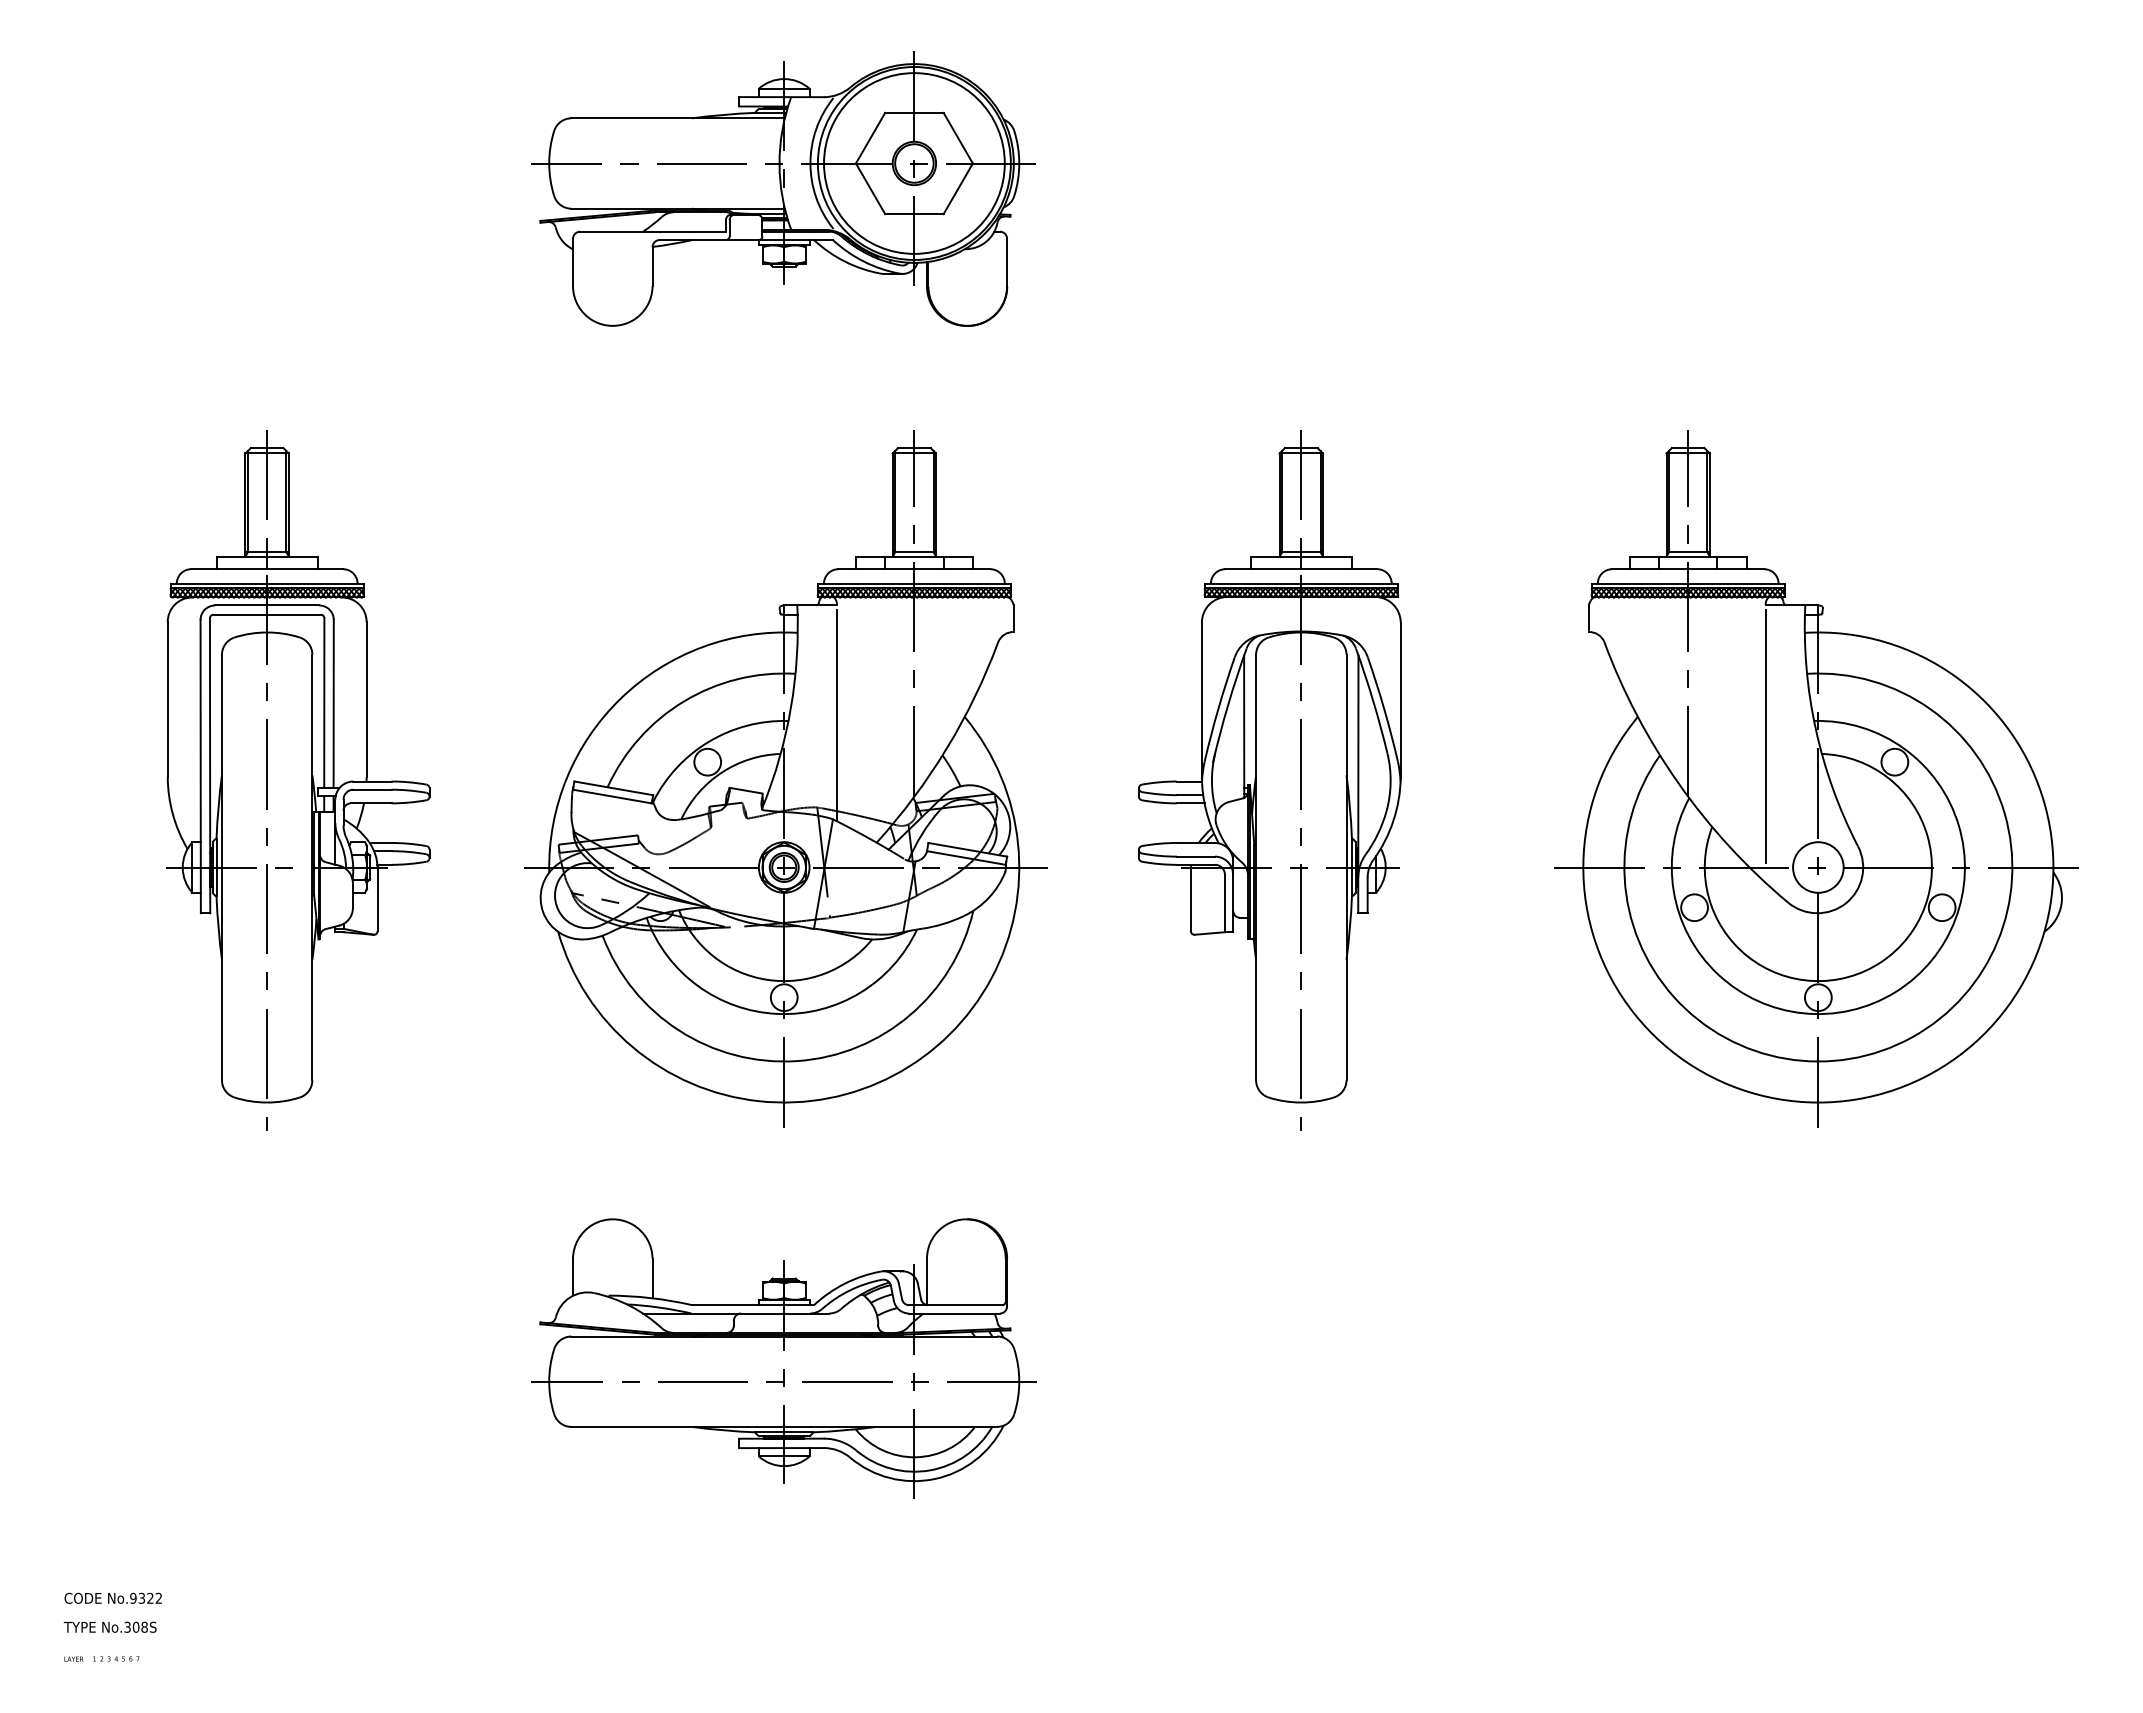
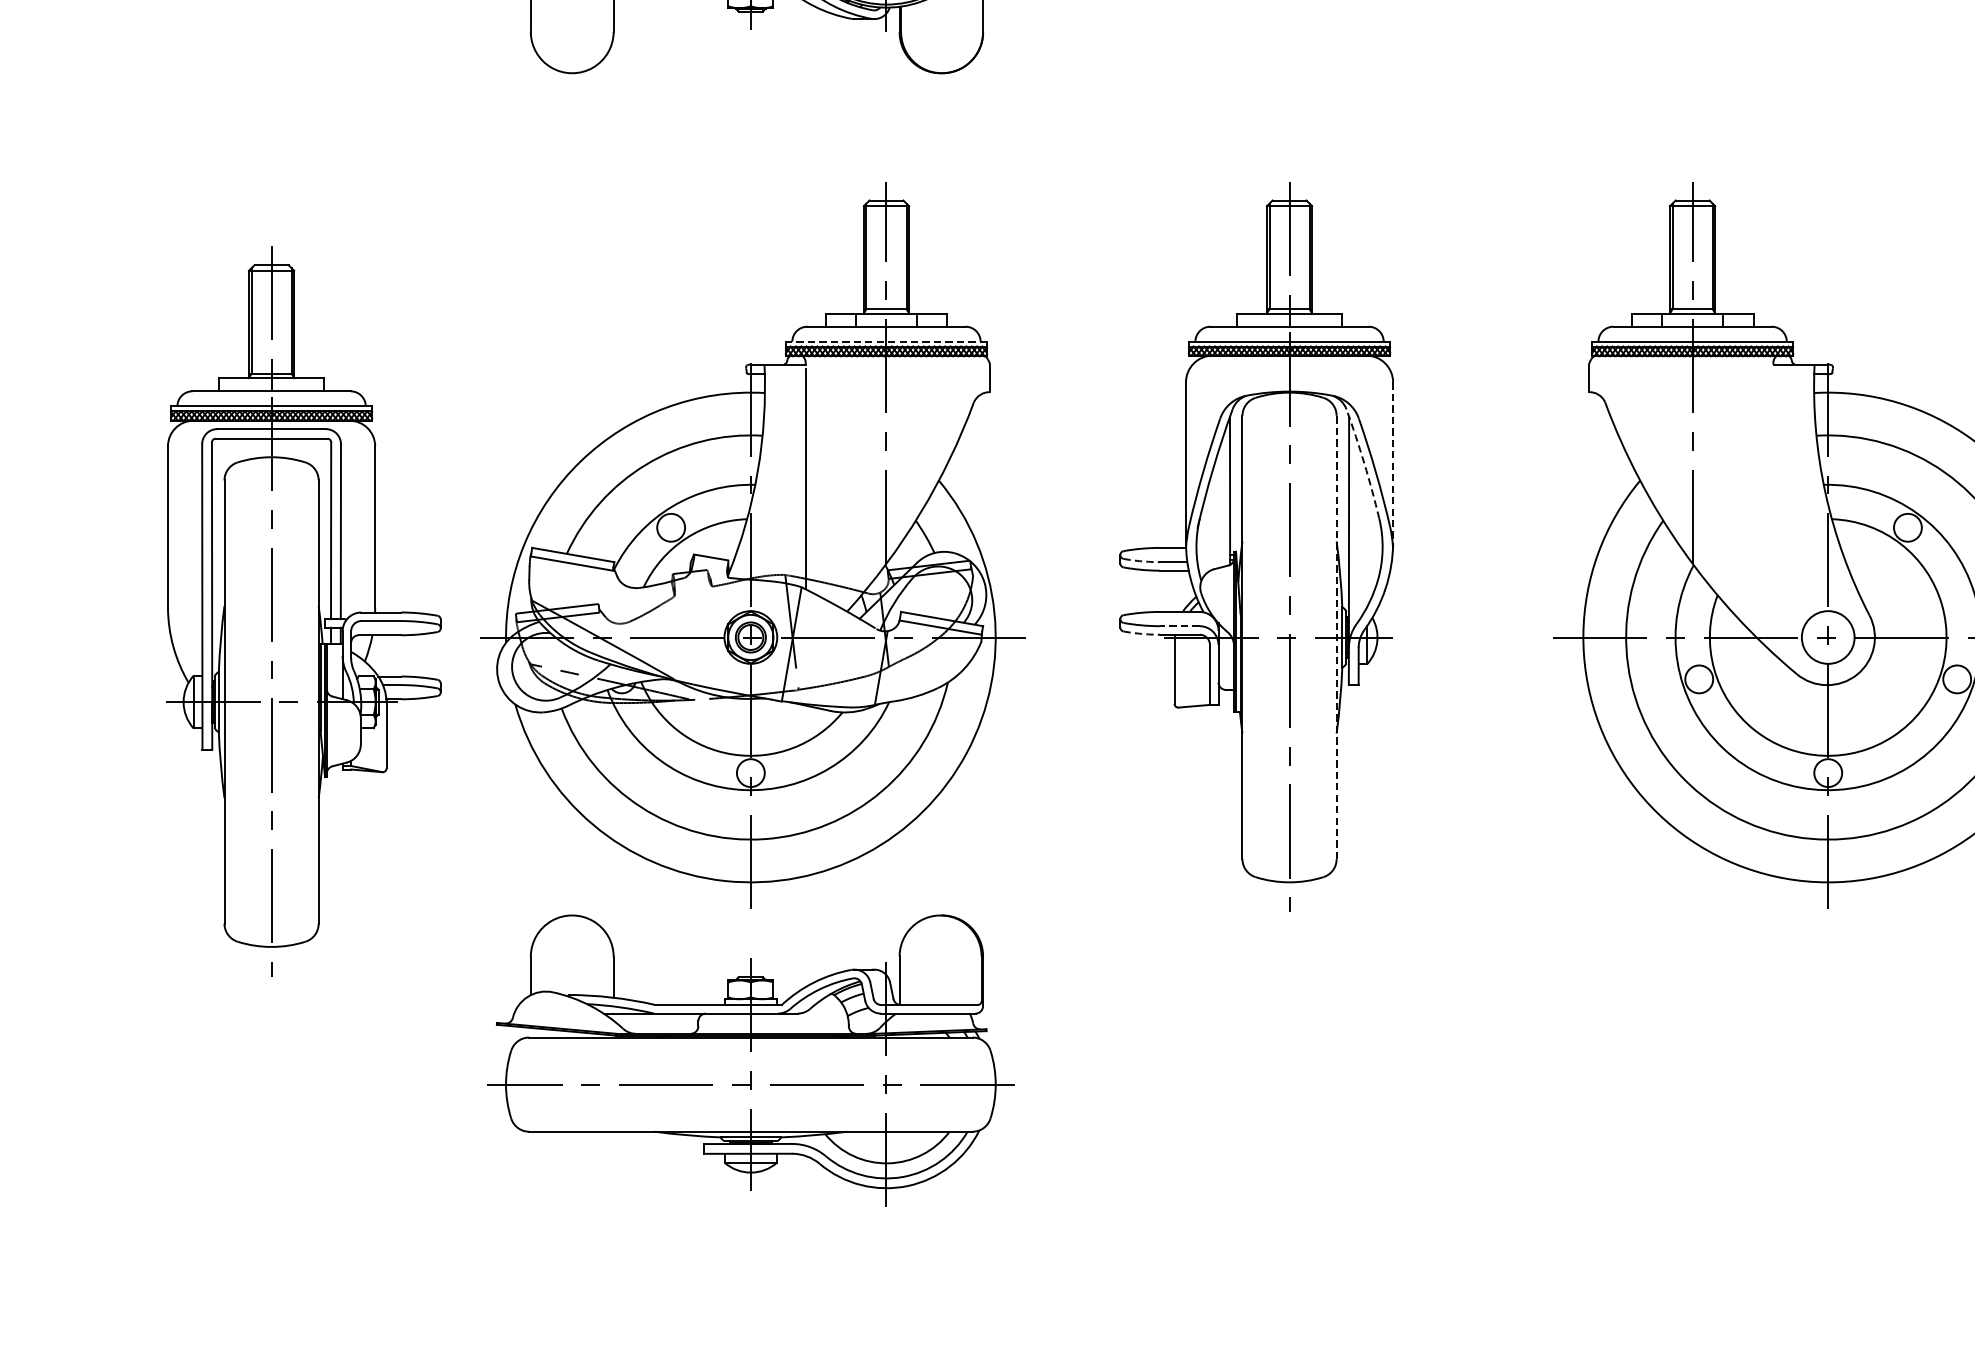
line: (913, 583) -> (885, 341), solid -> dashed
arc: (1373, 700) -> (1364, 463), solid -> dashed
line: (1400, 700) -> (1392, 463), solid -> dashed
line: (1765, 736) -> (1773, 501), removed
part: (298, 780) -> (304, 611), moved
arc: (1159, 794) -> (1141, 561), solid -> dashed
line: (1195, 856) -> (1179, 626), solid -> dashed
arc: (1159, 864) -> (1141, 634), solid -> dashed
line: (1346, 867) -> (1336, 637), solid -> dashed
part: (783, 1358) -> (750, 1060), moved

